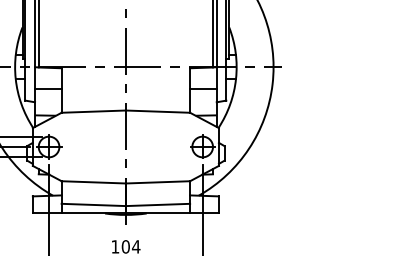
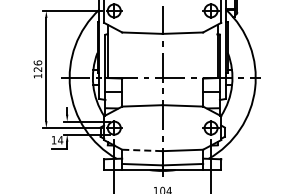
line: (93, 182) -> (142, 150), solid -> dashed

